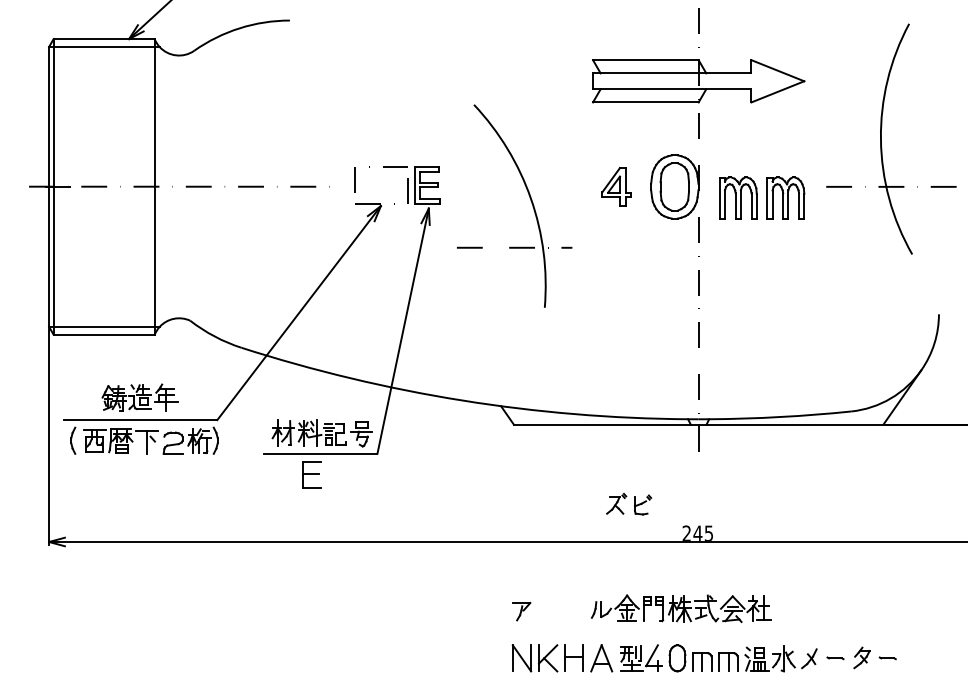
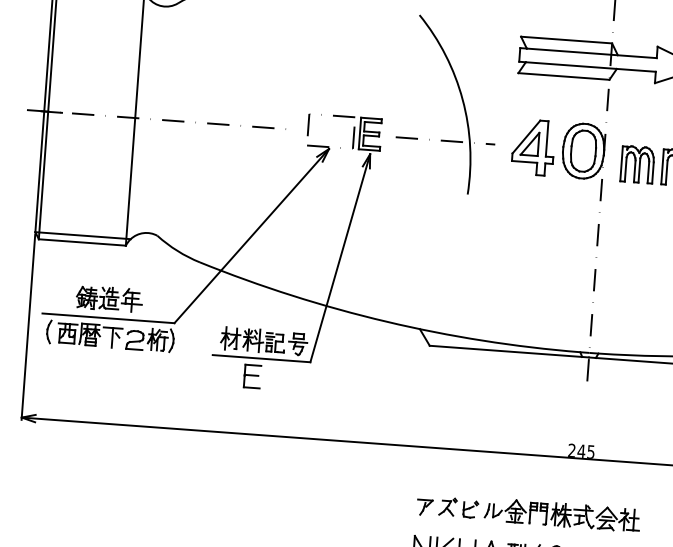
part: (616, 186) -> (533, 147), size x1.67
part: (530, 201) -> (462, 102), moved
part: (629, 503) -> (459, 507), moved

